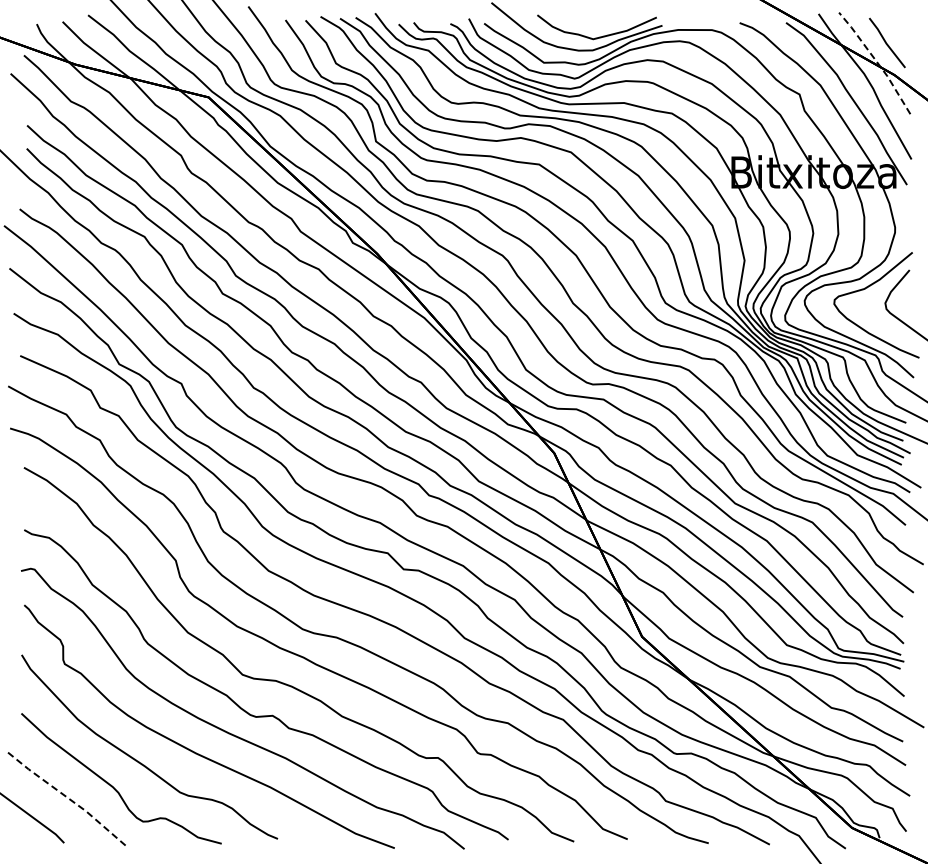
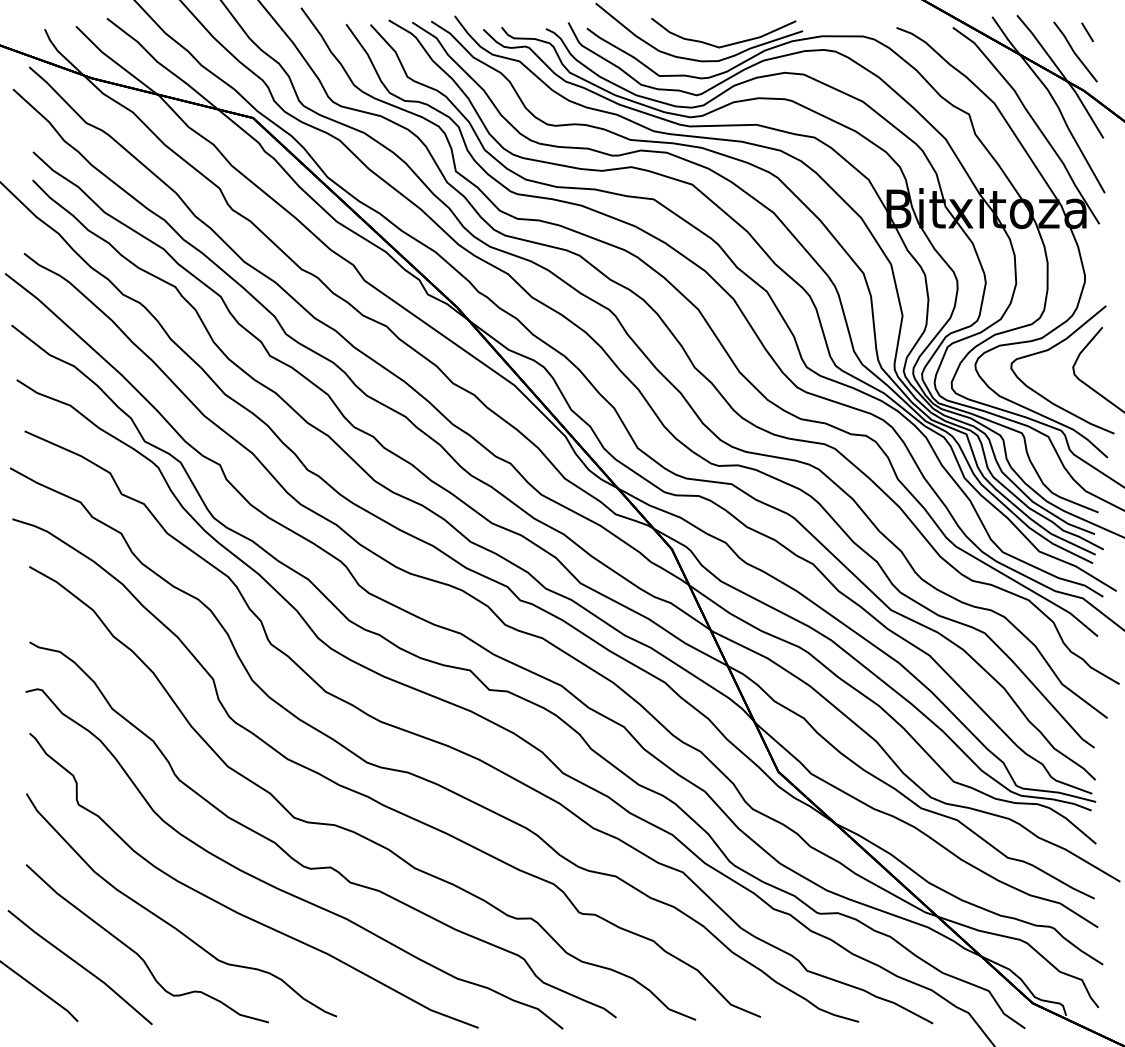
line: (897, 26) -> (1087, 32), added
line: (876, 61) -> (1062, 74), dashed -> solid
line: (66, 797) -> (80, 966), dashed -> solid

